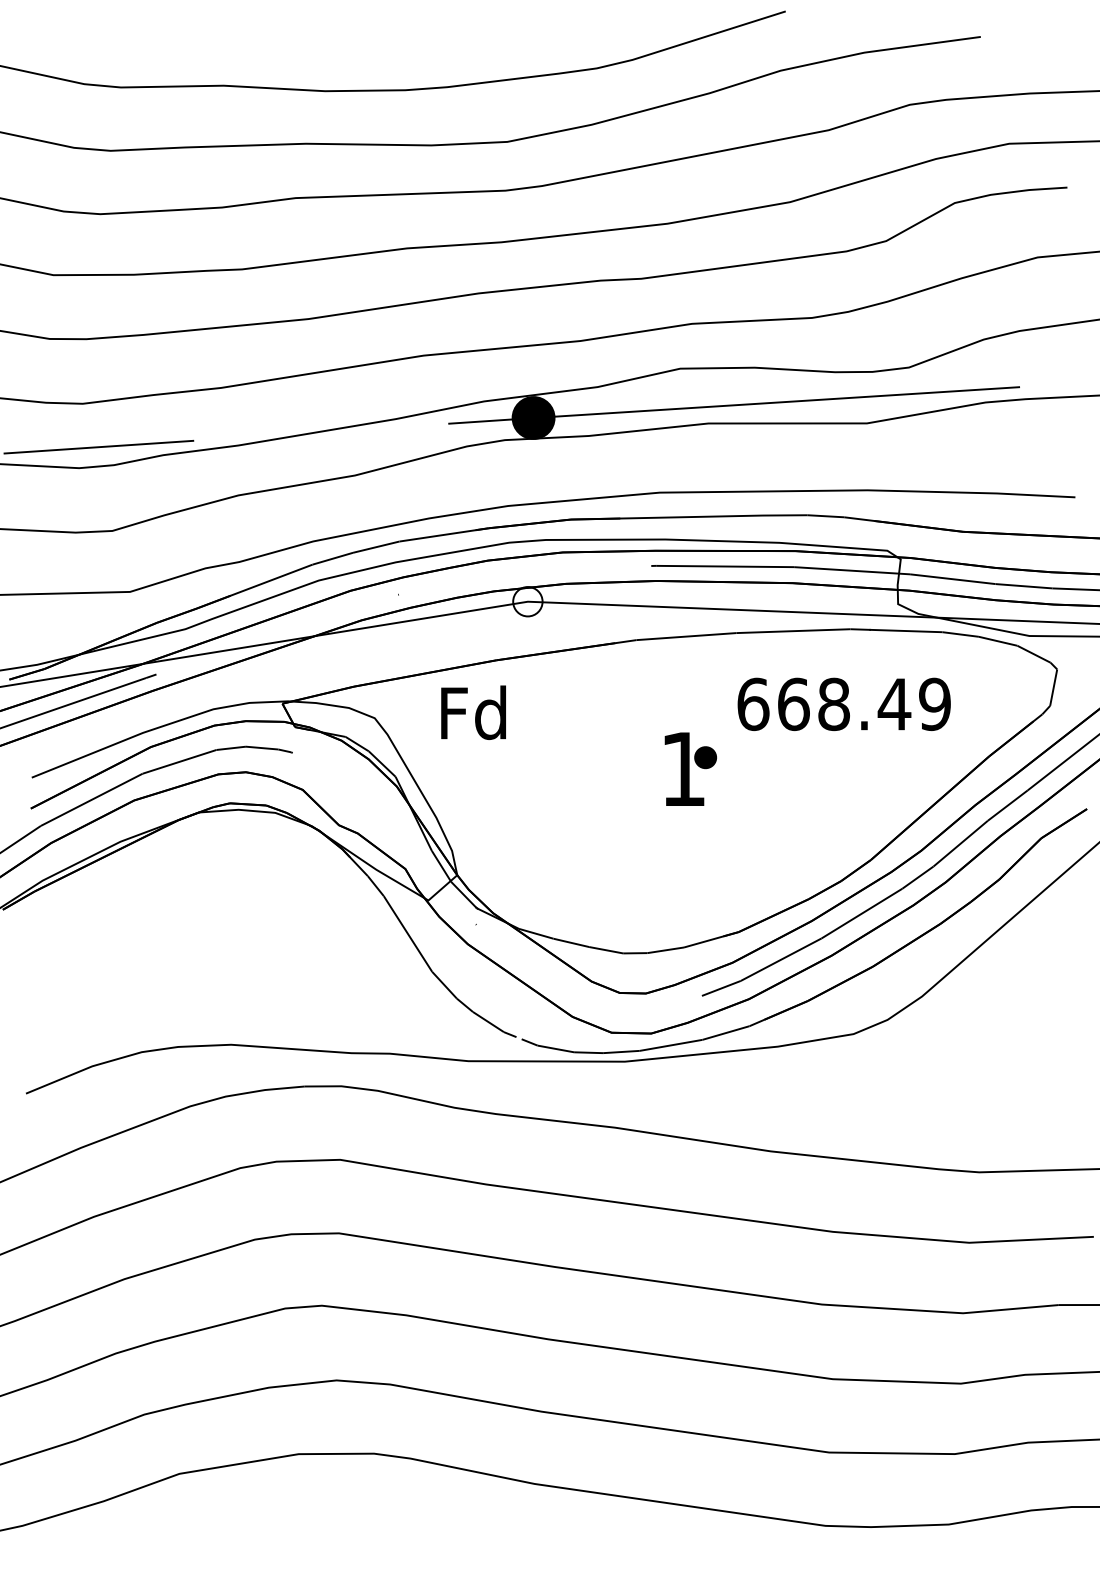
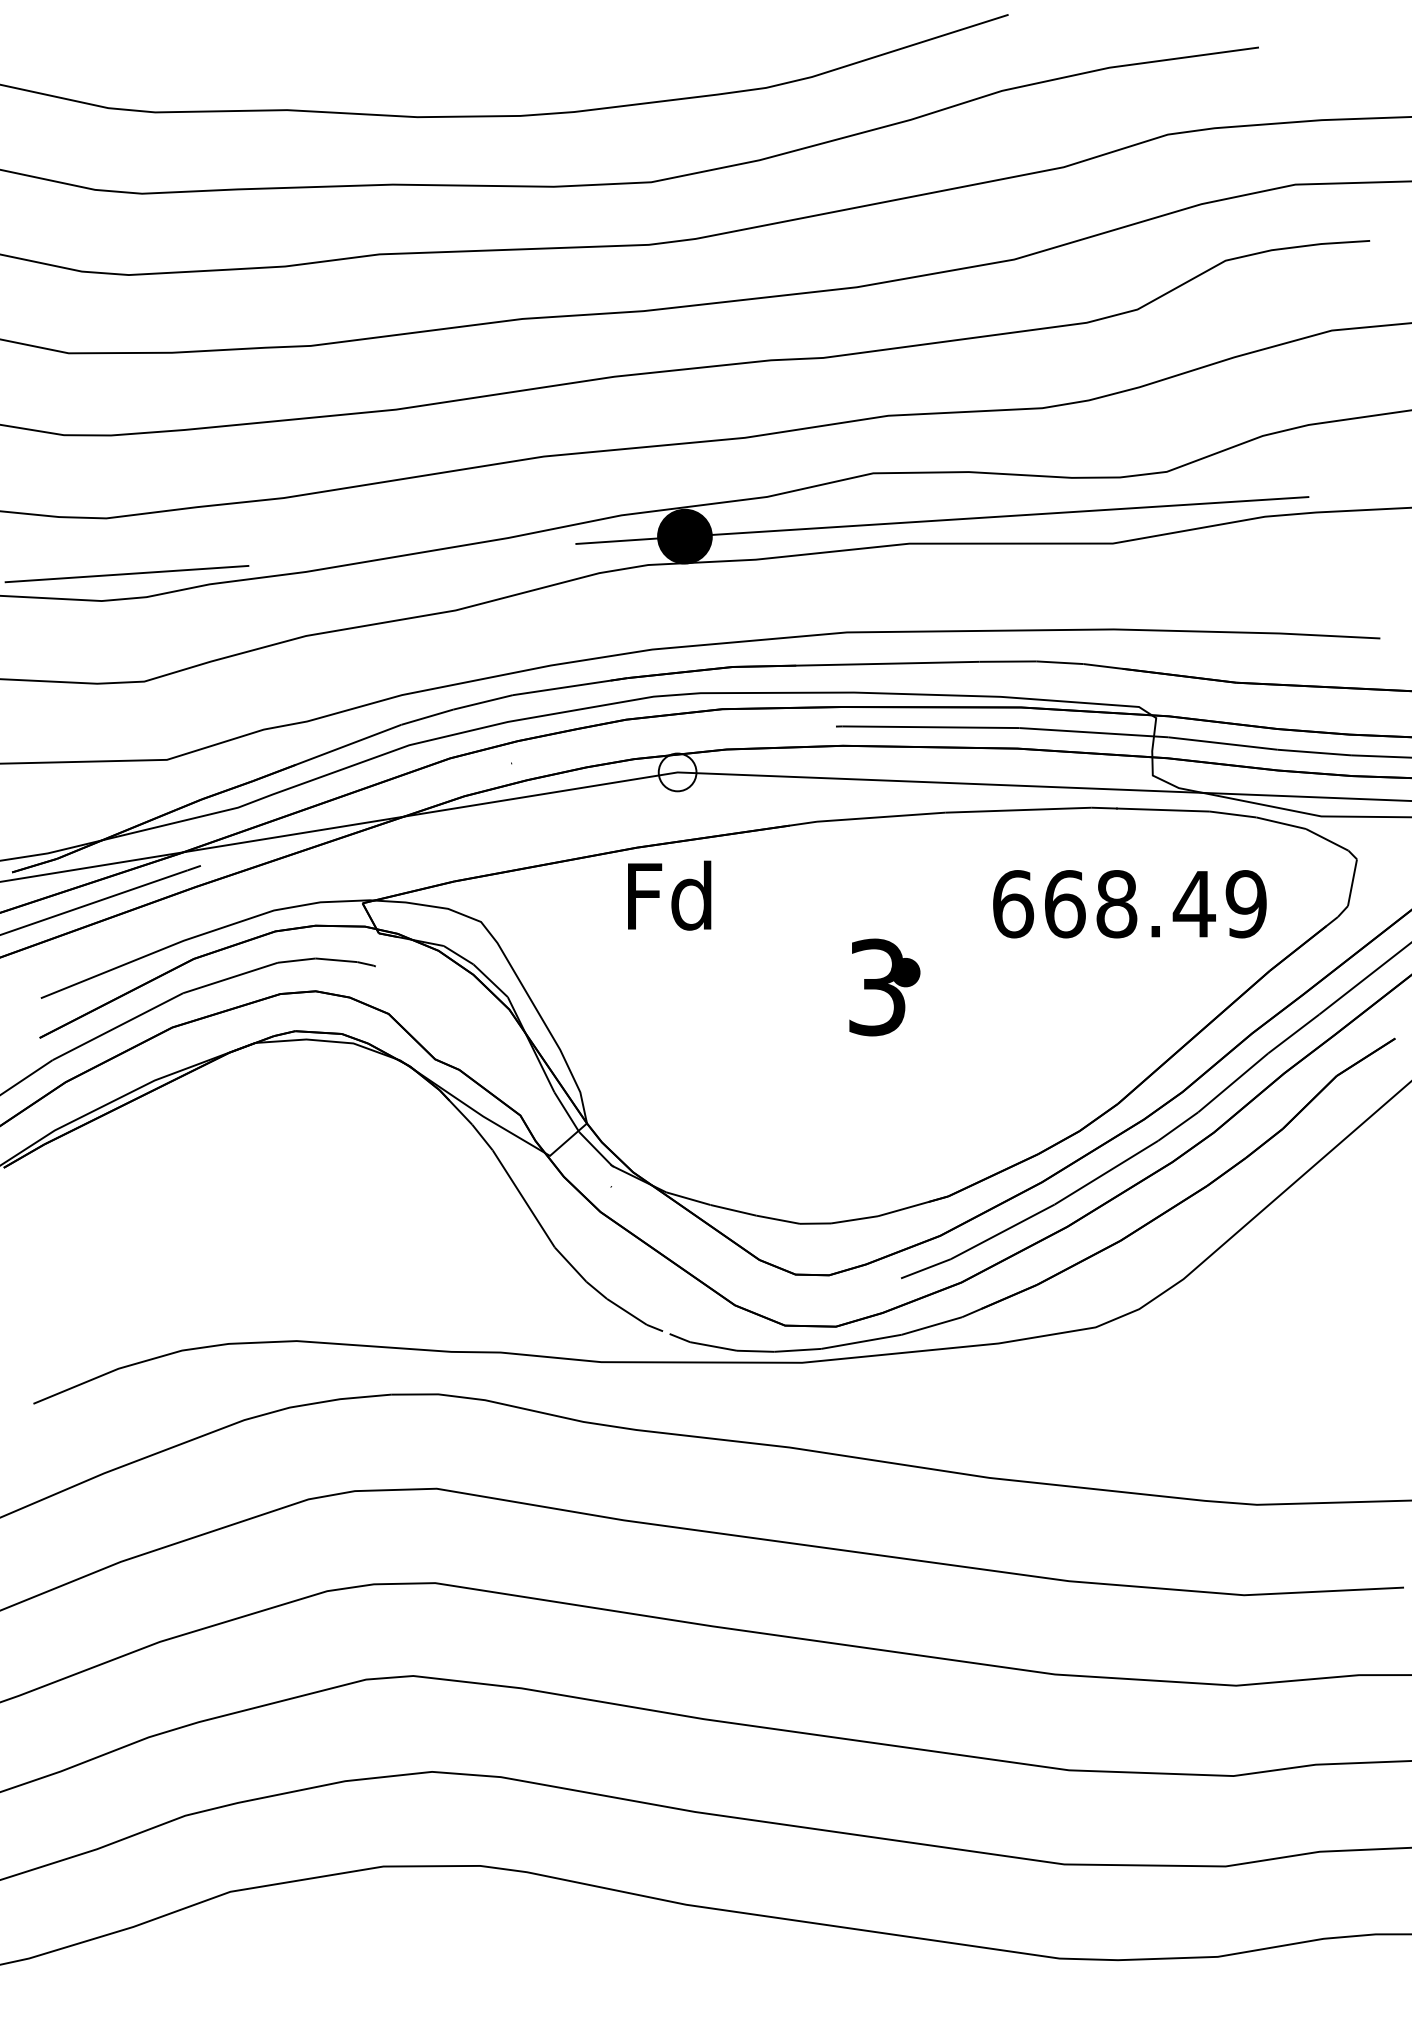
text: (843, 703) -> (1128, 903), moved
text: (473, 712) -> (669, 895), moved
text: (683, 769) -> (877, 987), 1 -> 3

